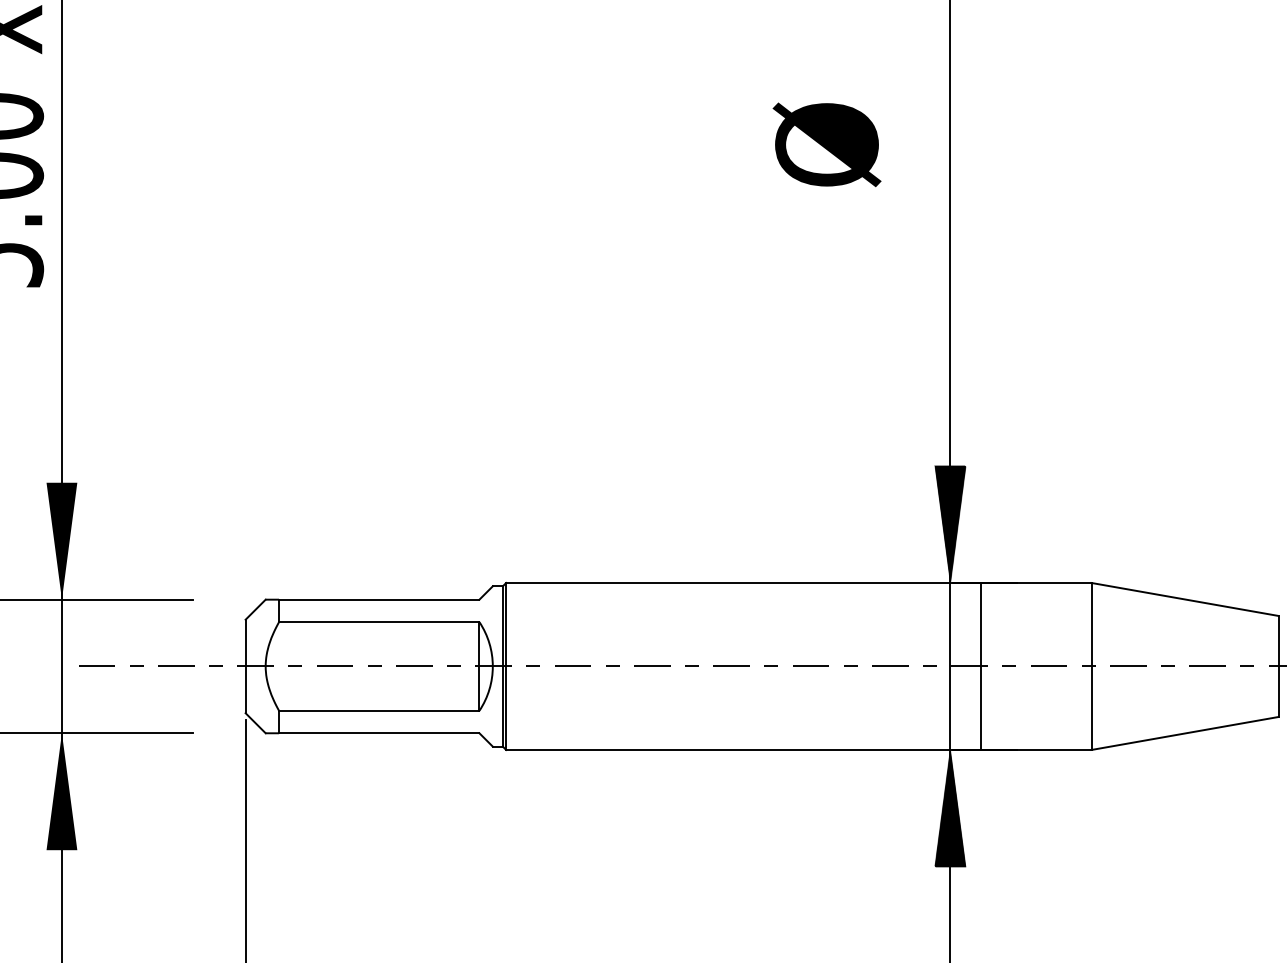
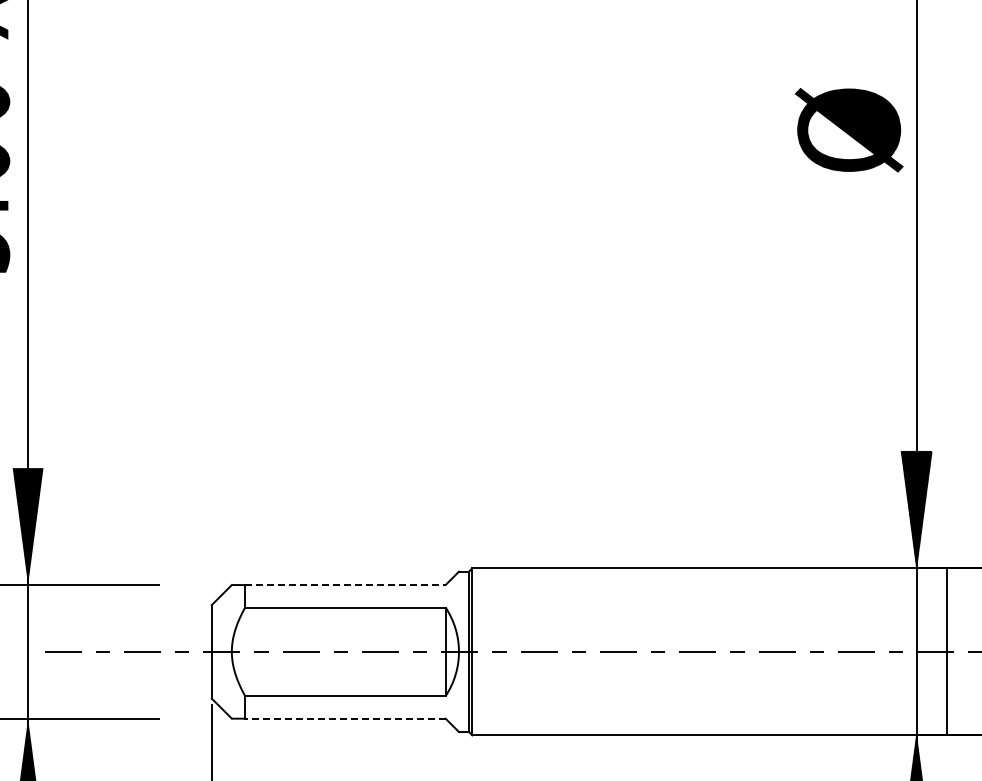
text: (826, 144) -> (848, 129), moved
line: (379, 599) -> (345, 584), solid -> dashed
line: (378, 733) -> (344, 718), solid -> dashed

